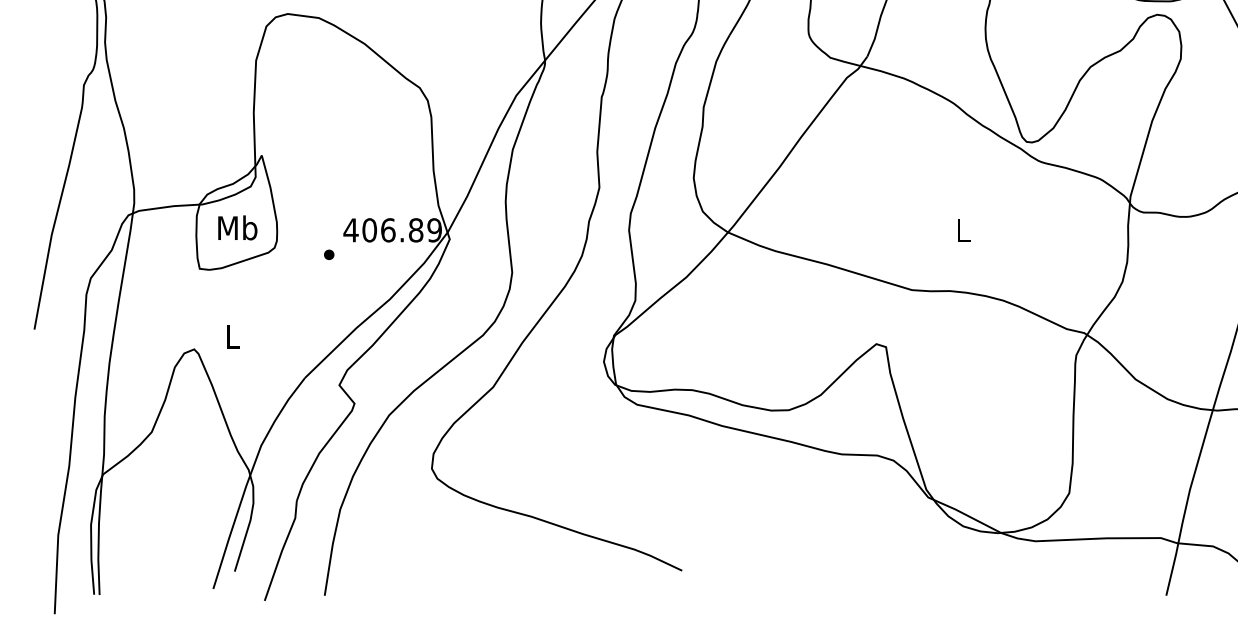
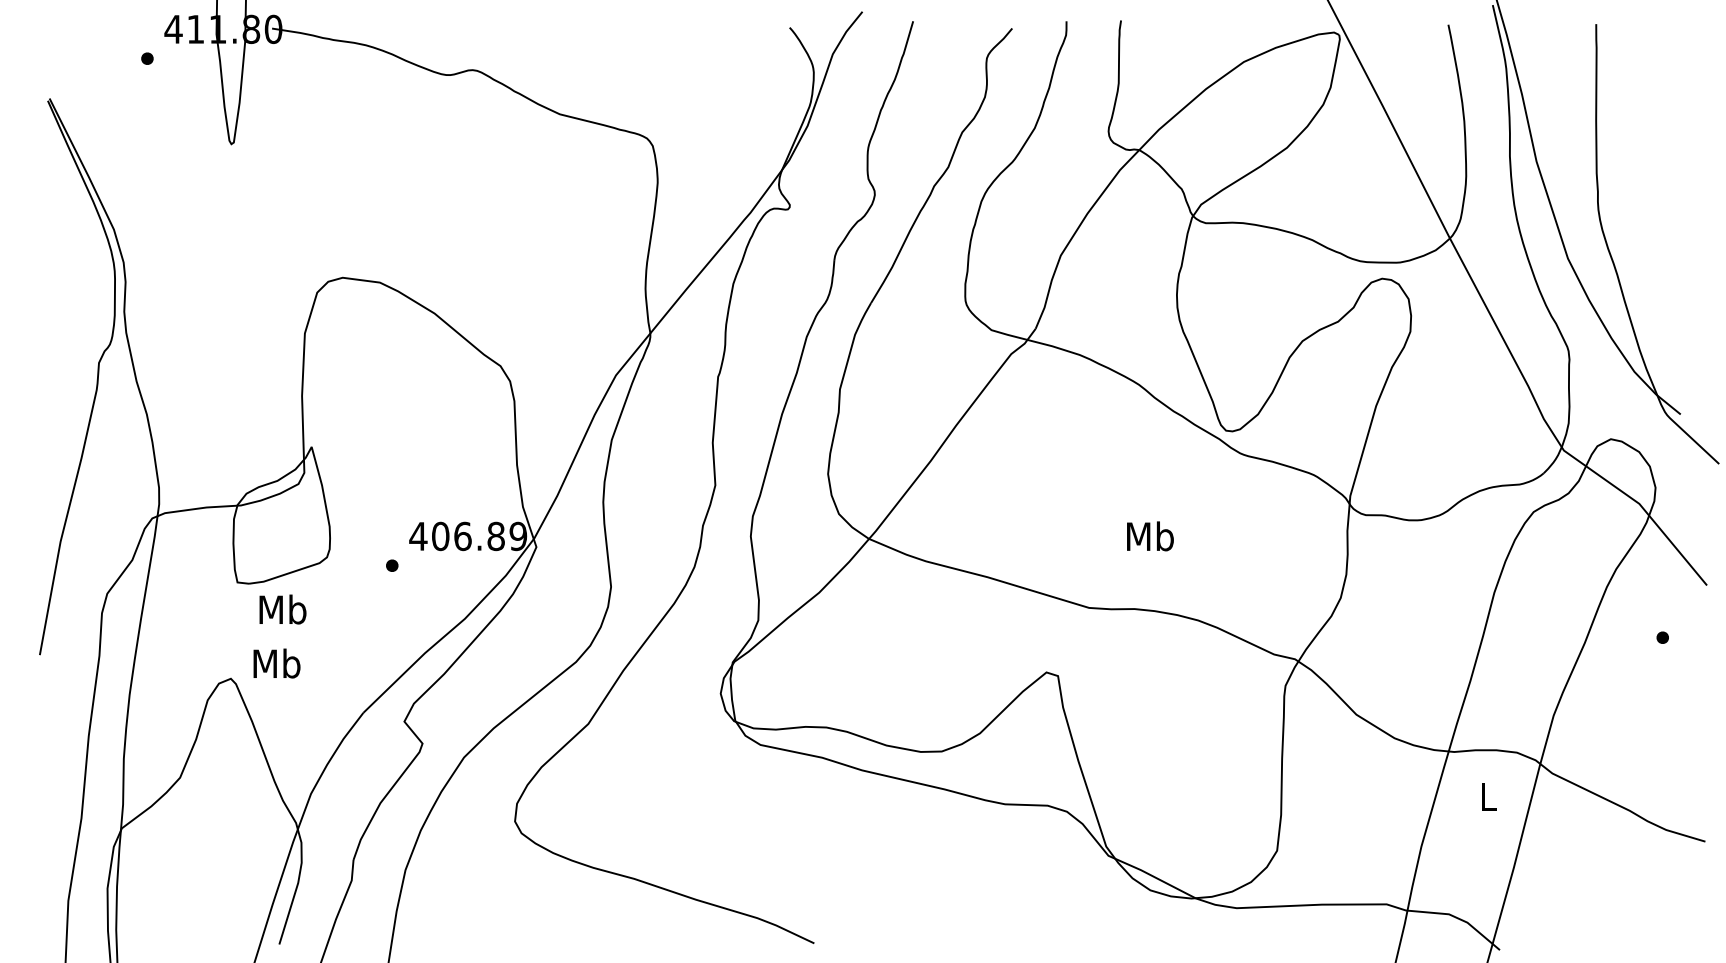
text: (237, 227) -> (282, 609), moved
text: (963, 230) -> (1150, 536), L -> Mb
text: (232, 336) -> (276, 663), L -> Mb

